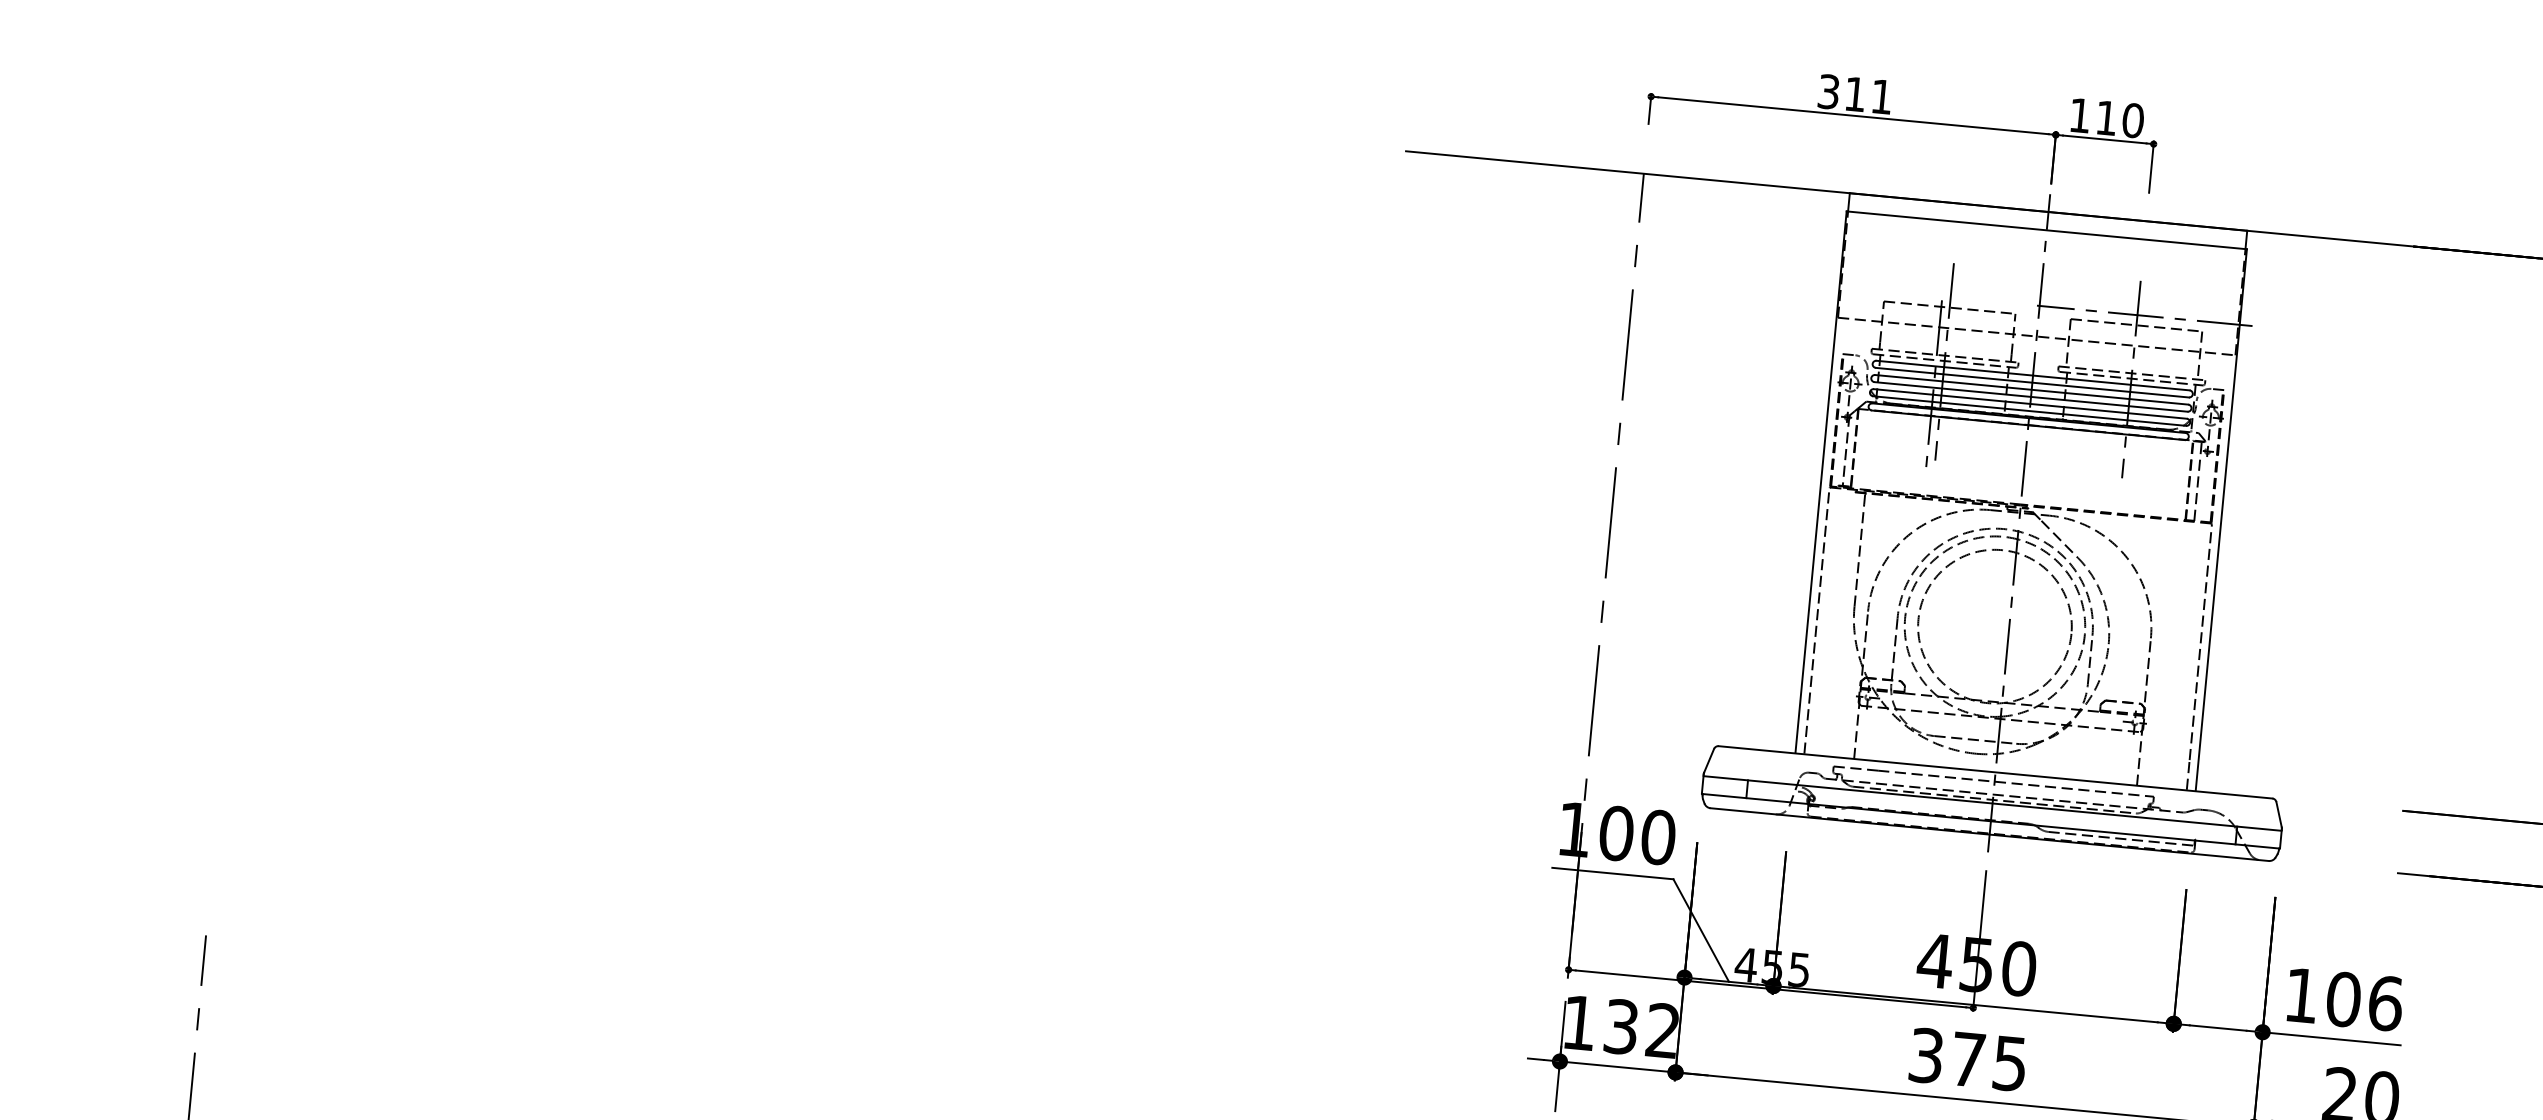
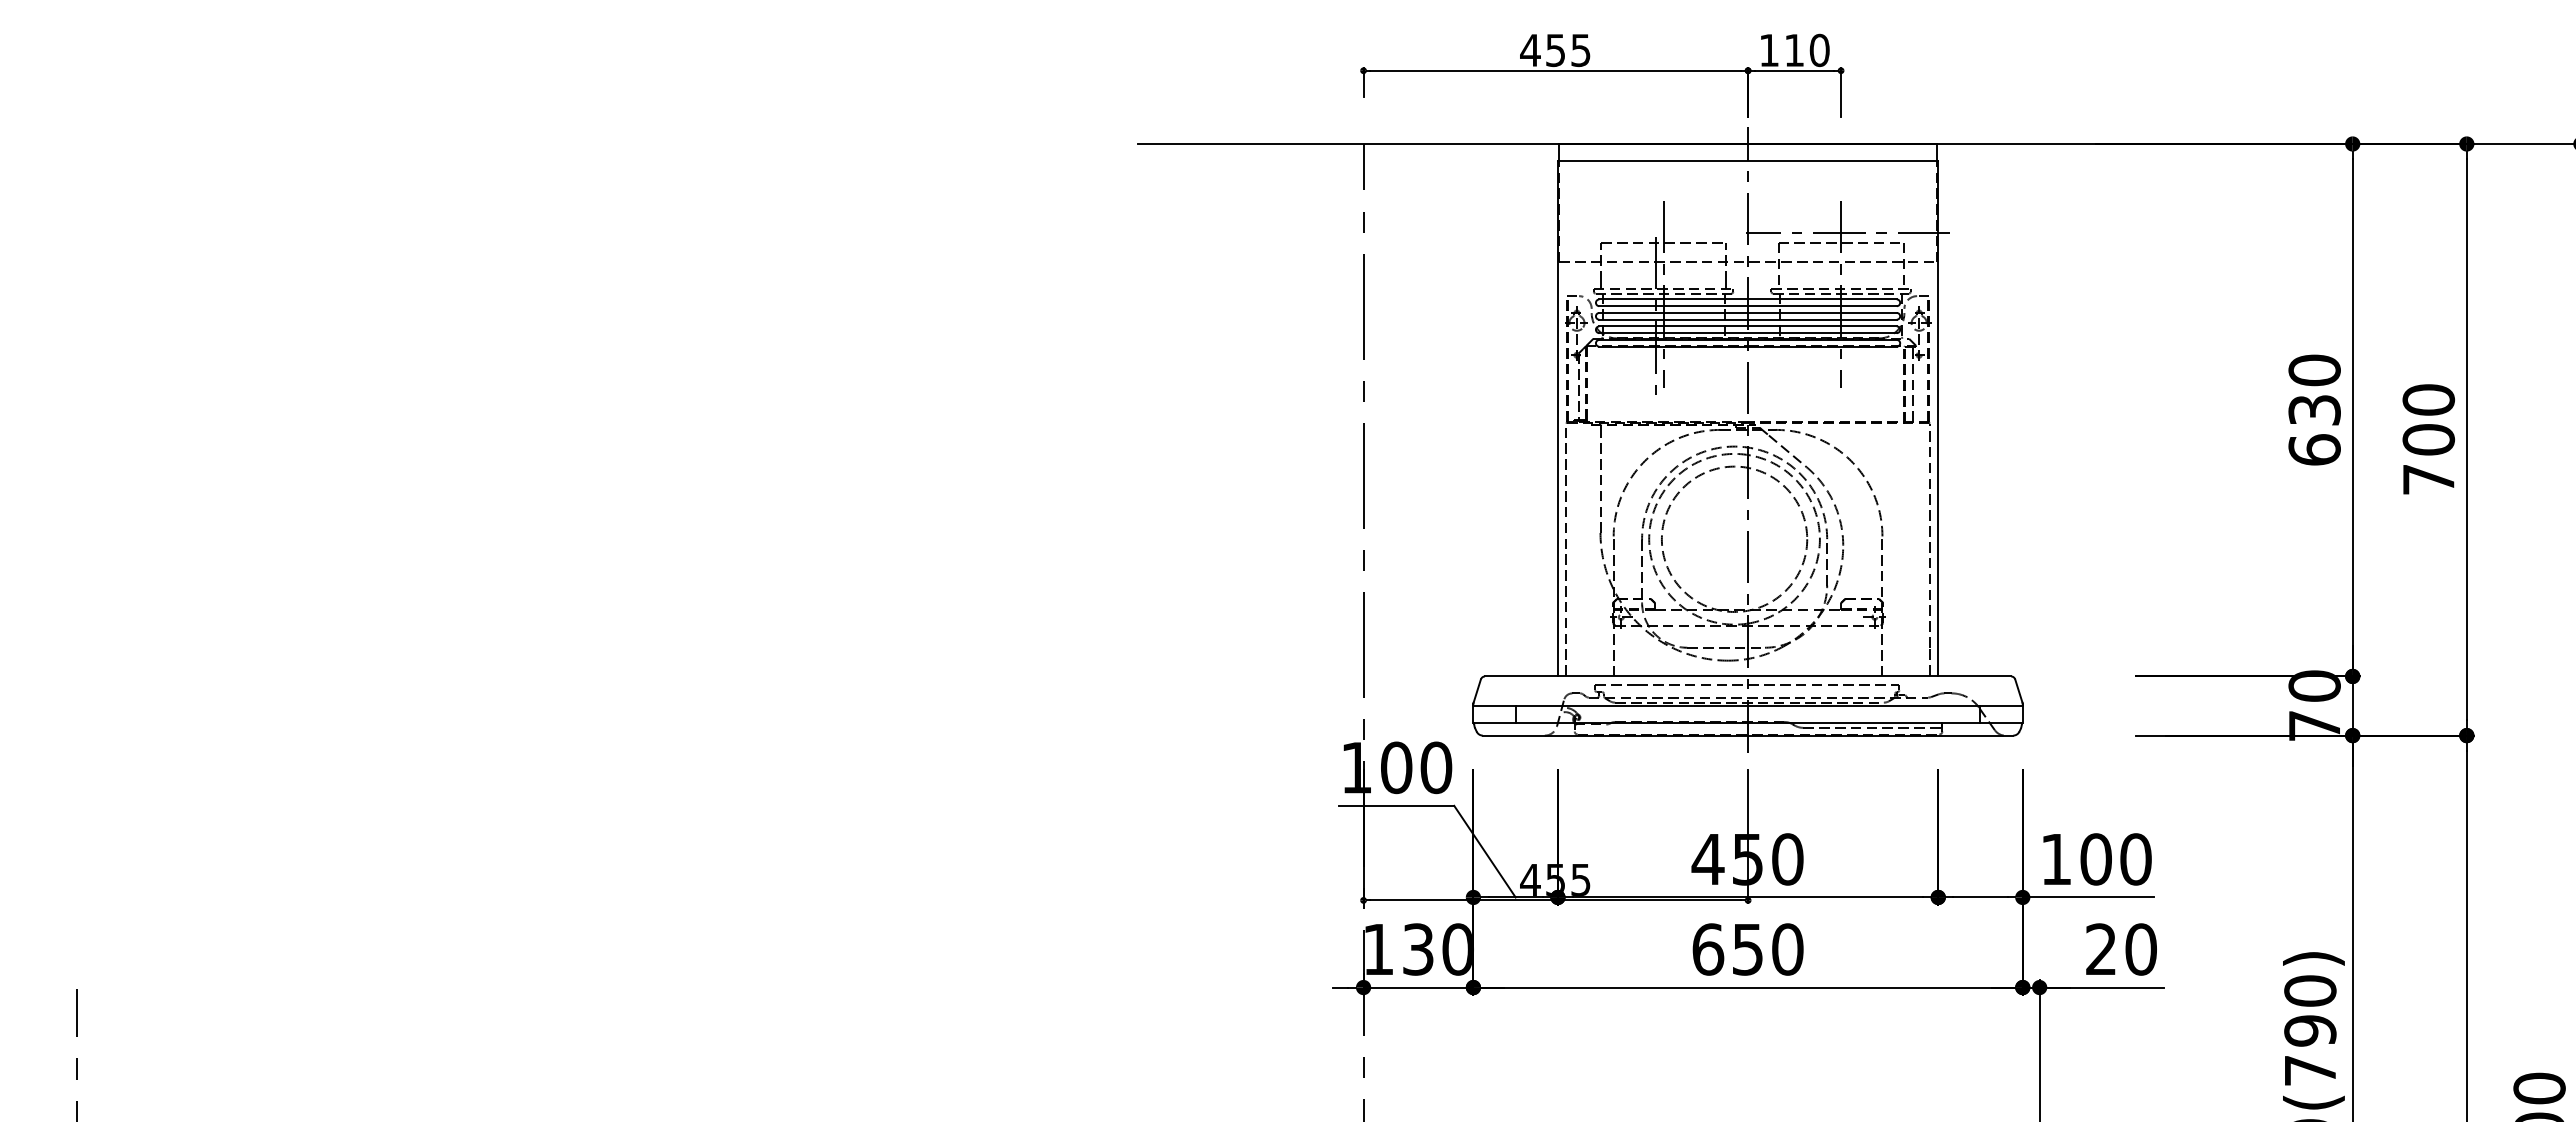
text: (1855, 94) -> (1555, 50), 311 -> 455
text: (2386, 1003) -> (2136, 859), 106 -> 100
text: (1661, 1030) -> (1456, 949), 132 -> 130
text: (1967, 1059) -> (1747, 949), 375 -> 650

